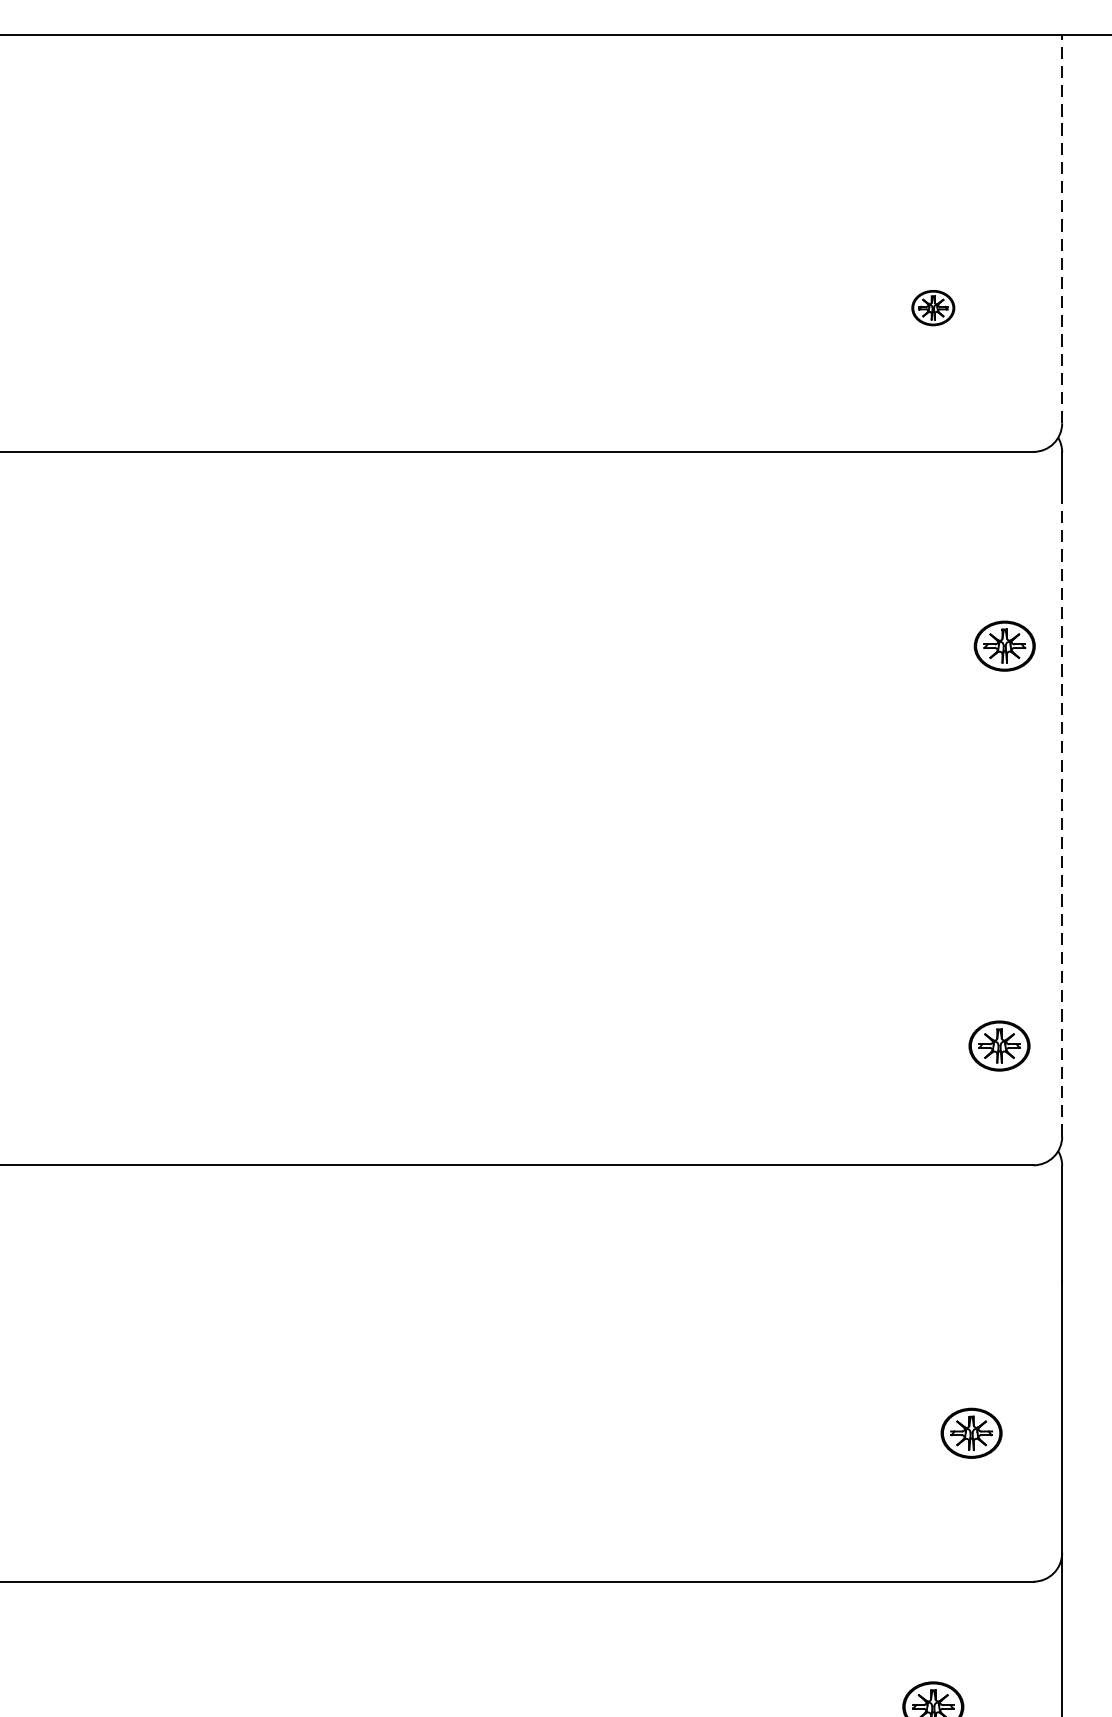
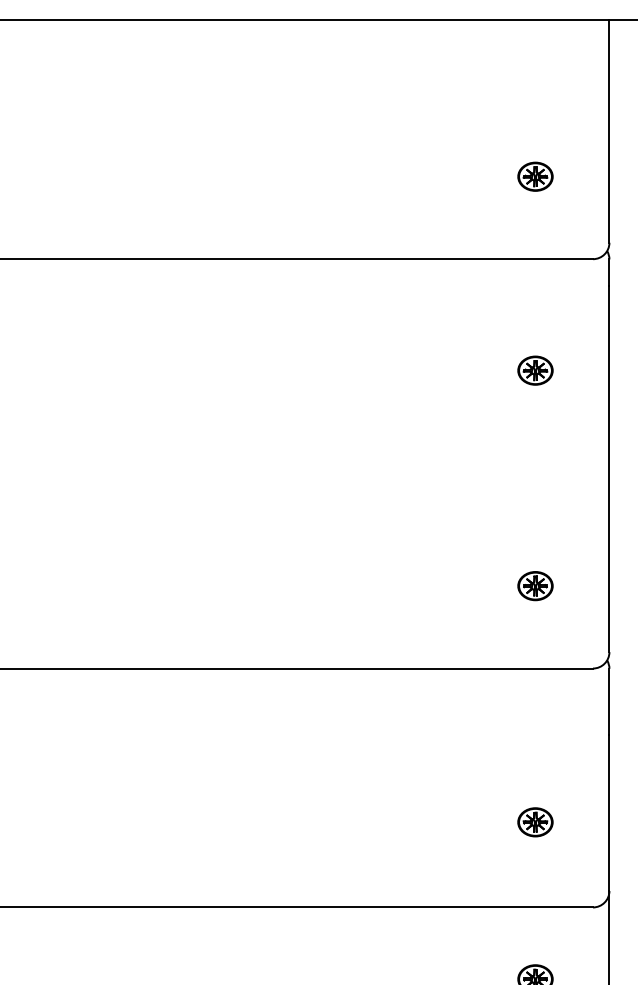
line: (1062, 227) -> (609, 130), dashed -> solid
part: (933, 307) -> (535, 176), size x1.43
part: (1004, 645) -> (535, 370), moved
line: (1062, 816) -> (609, 468), dashed -> solid
part: (999, 1046) -> (535, 586), moved
part: (971, 1433) -> (535, 822), moved

